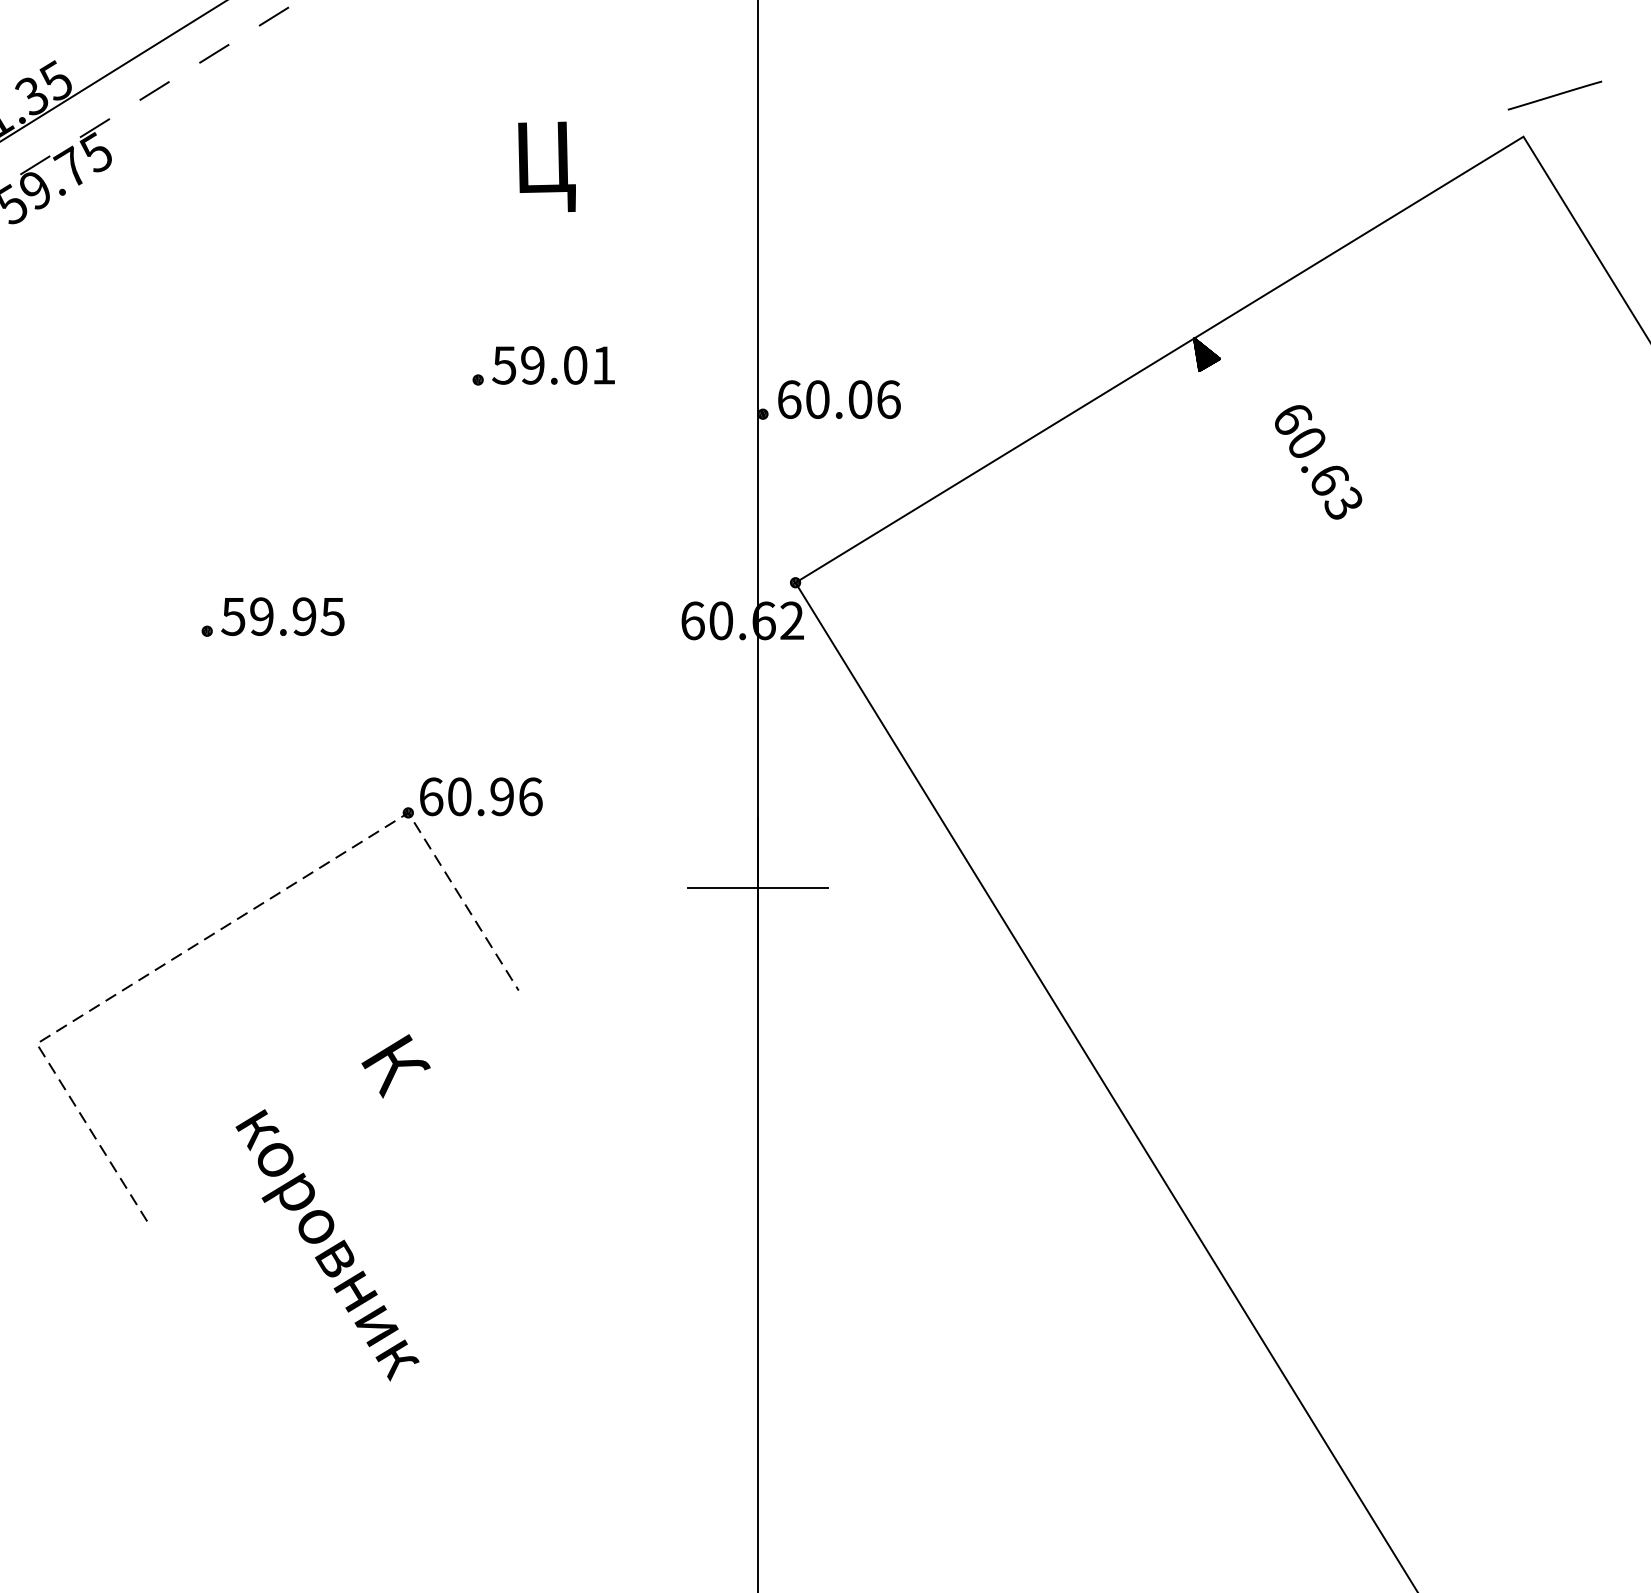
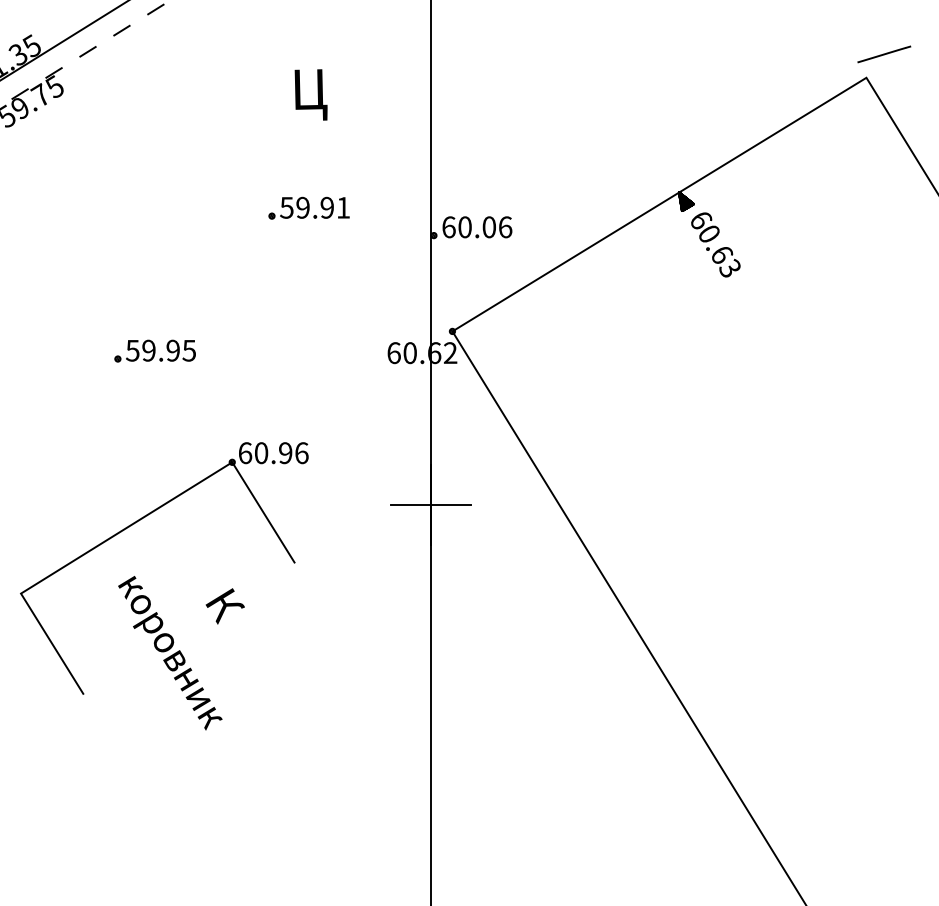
text: (574, 364) -> (326, 207), 59.01 -> 59.91
text: (1317, 461) -> (715, 244), moved
line: (224, 927) -> (127, 527), dashed -> solid
text: (327, 1245) -> (170, 653), moved

